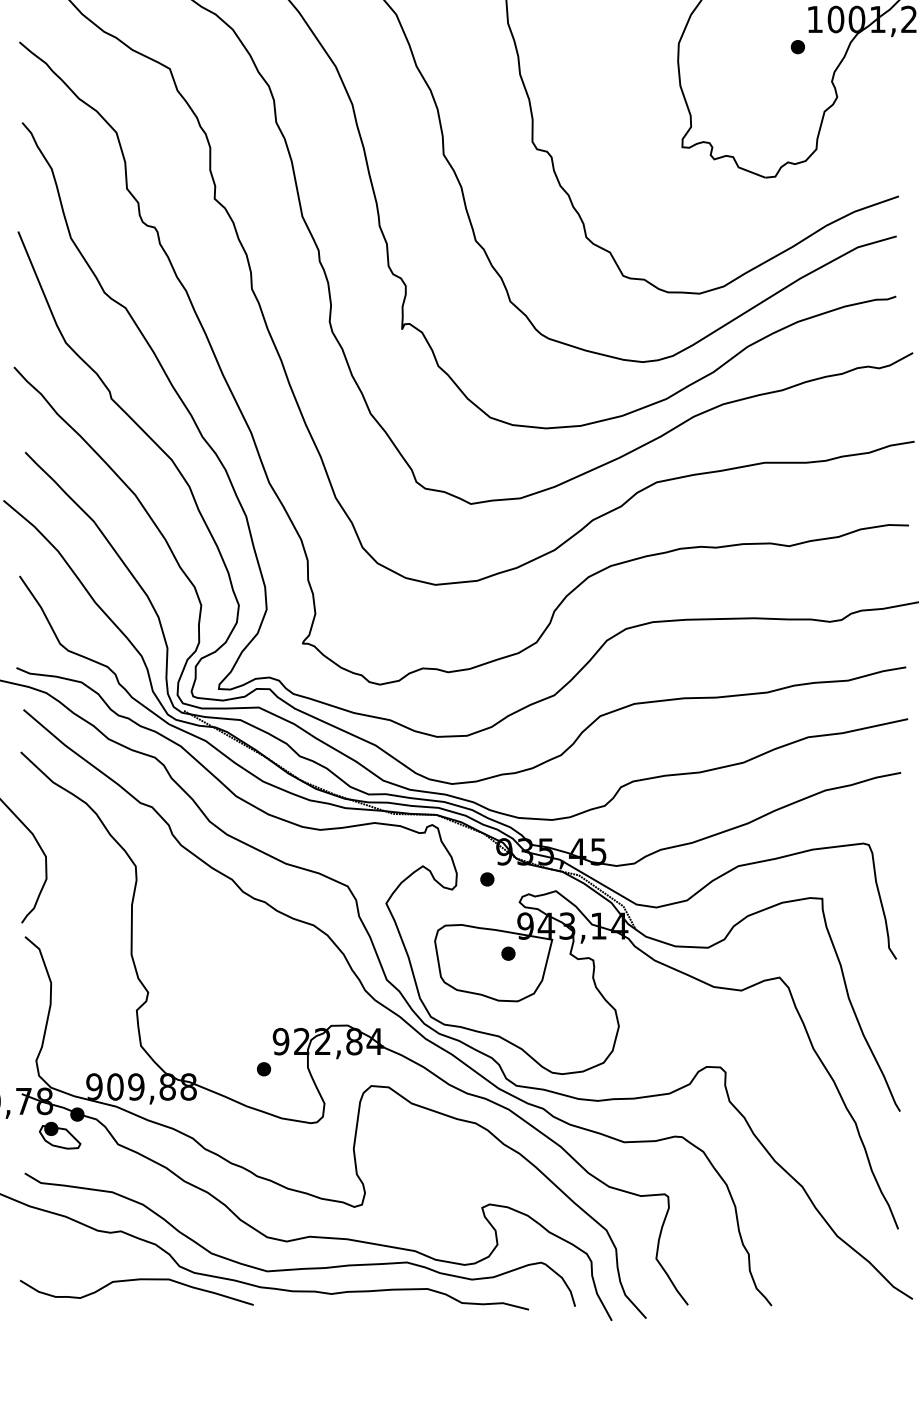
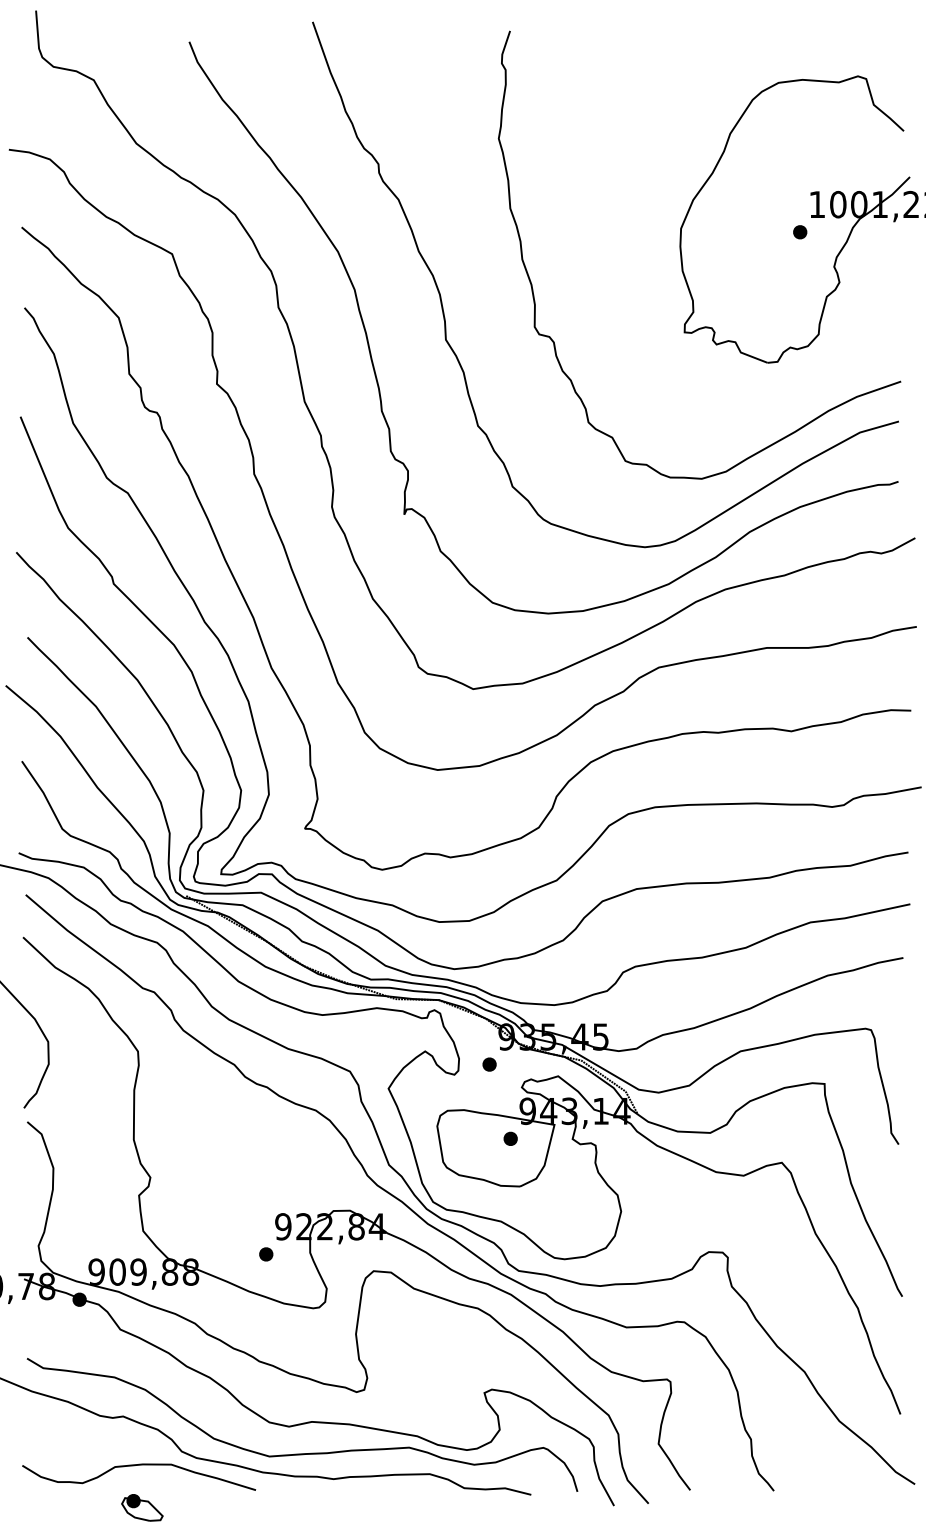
part: (60, 1135) -> (142, 1507), moved

